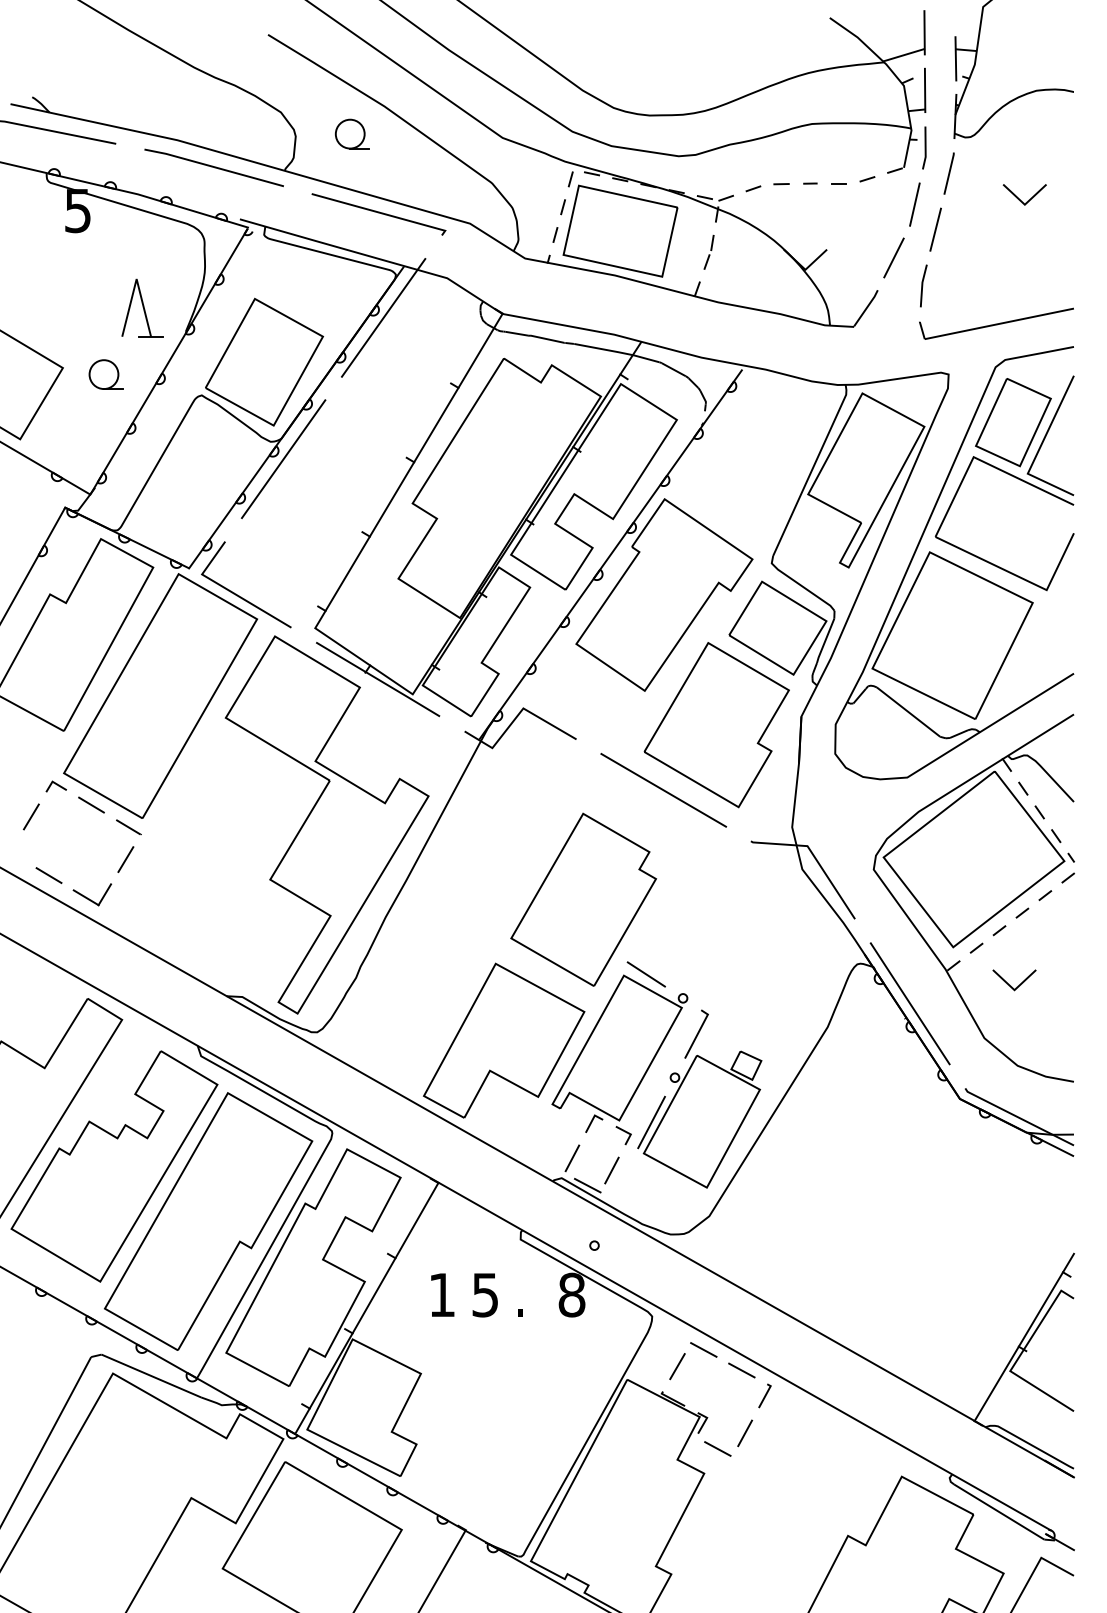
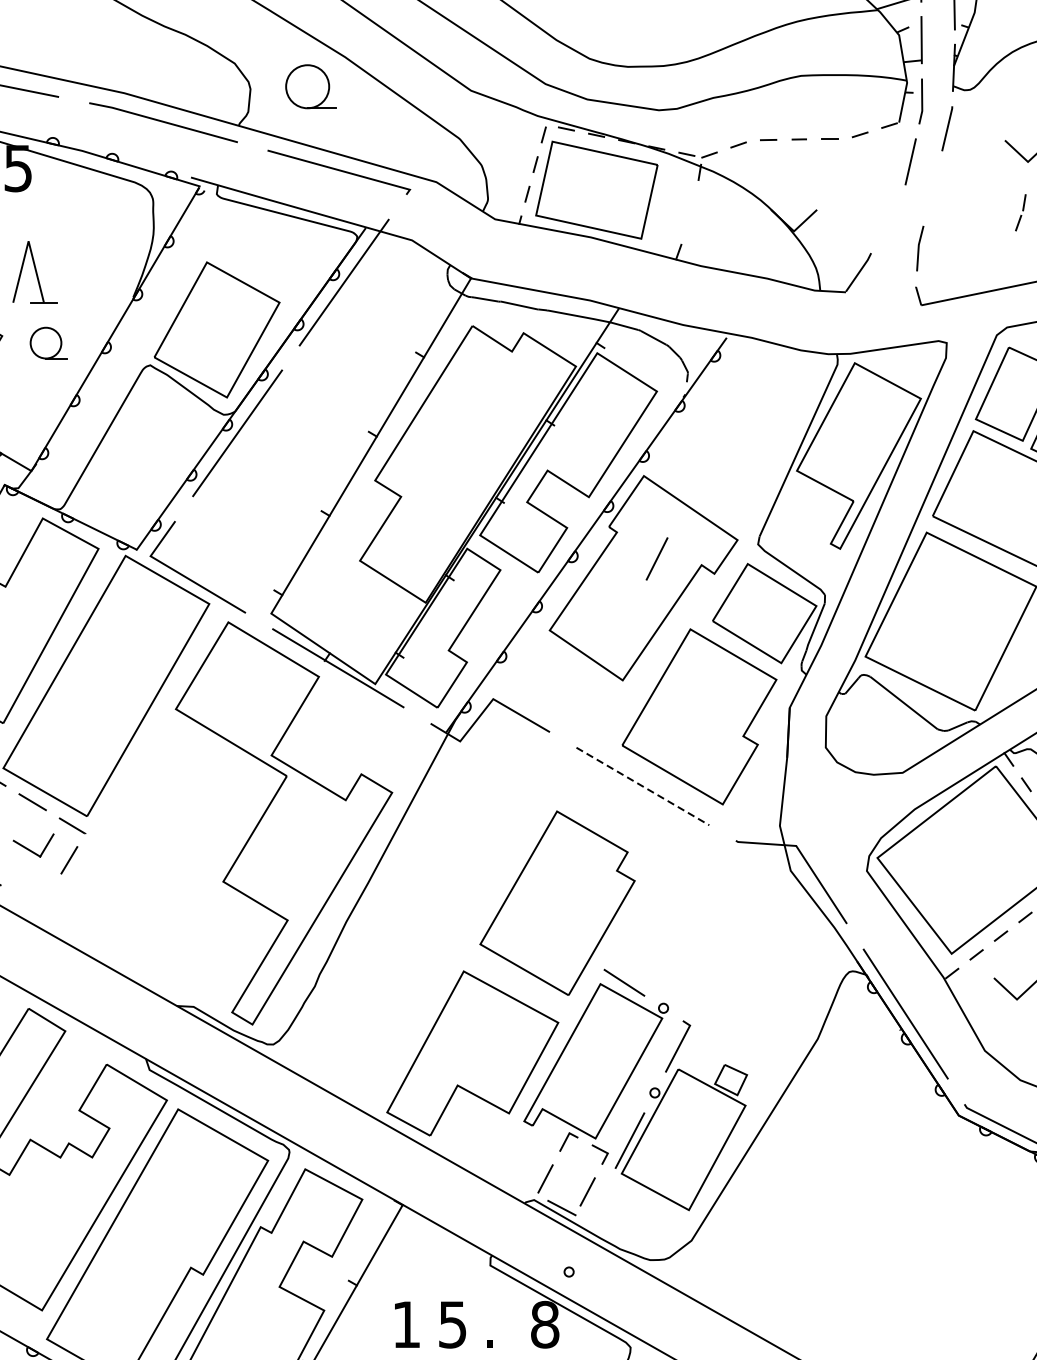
part: (352, 133) -> (311, 86), size x1.4
line: (935, 229) -> (932, 188), removed
part: (708, 251) -> (1020, 211), moved
line: (893, 257) -> (656, 558), moved
part: (142, 307) -> (34, 271), moved
line: (664, 790) -> (643, 786), solid -> dashed
part: (92, 894) -> (33, 845), moved

